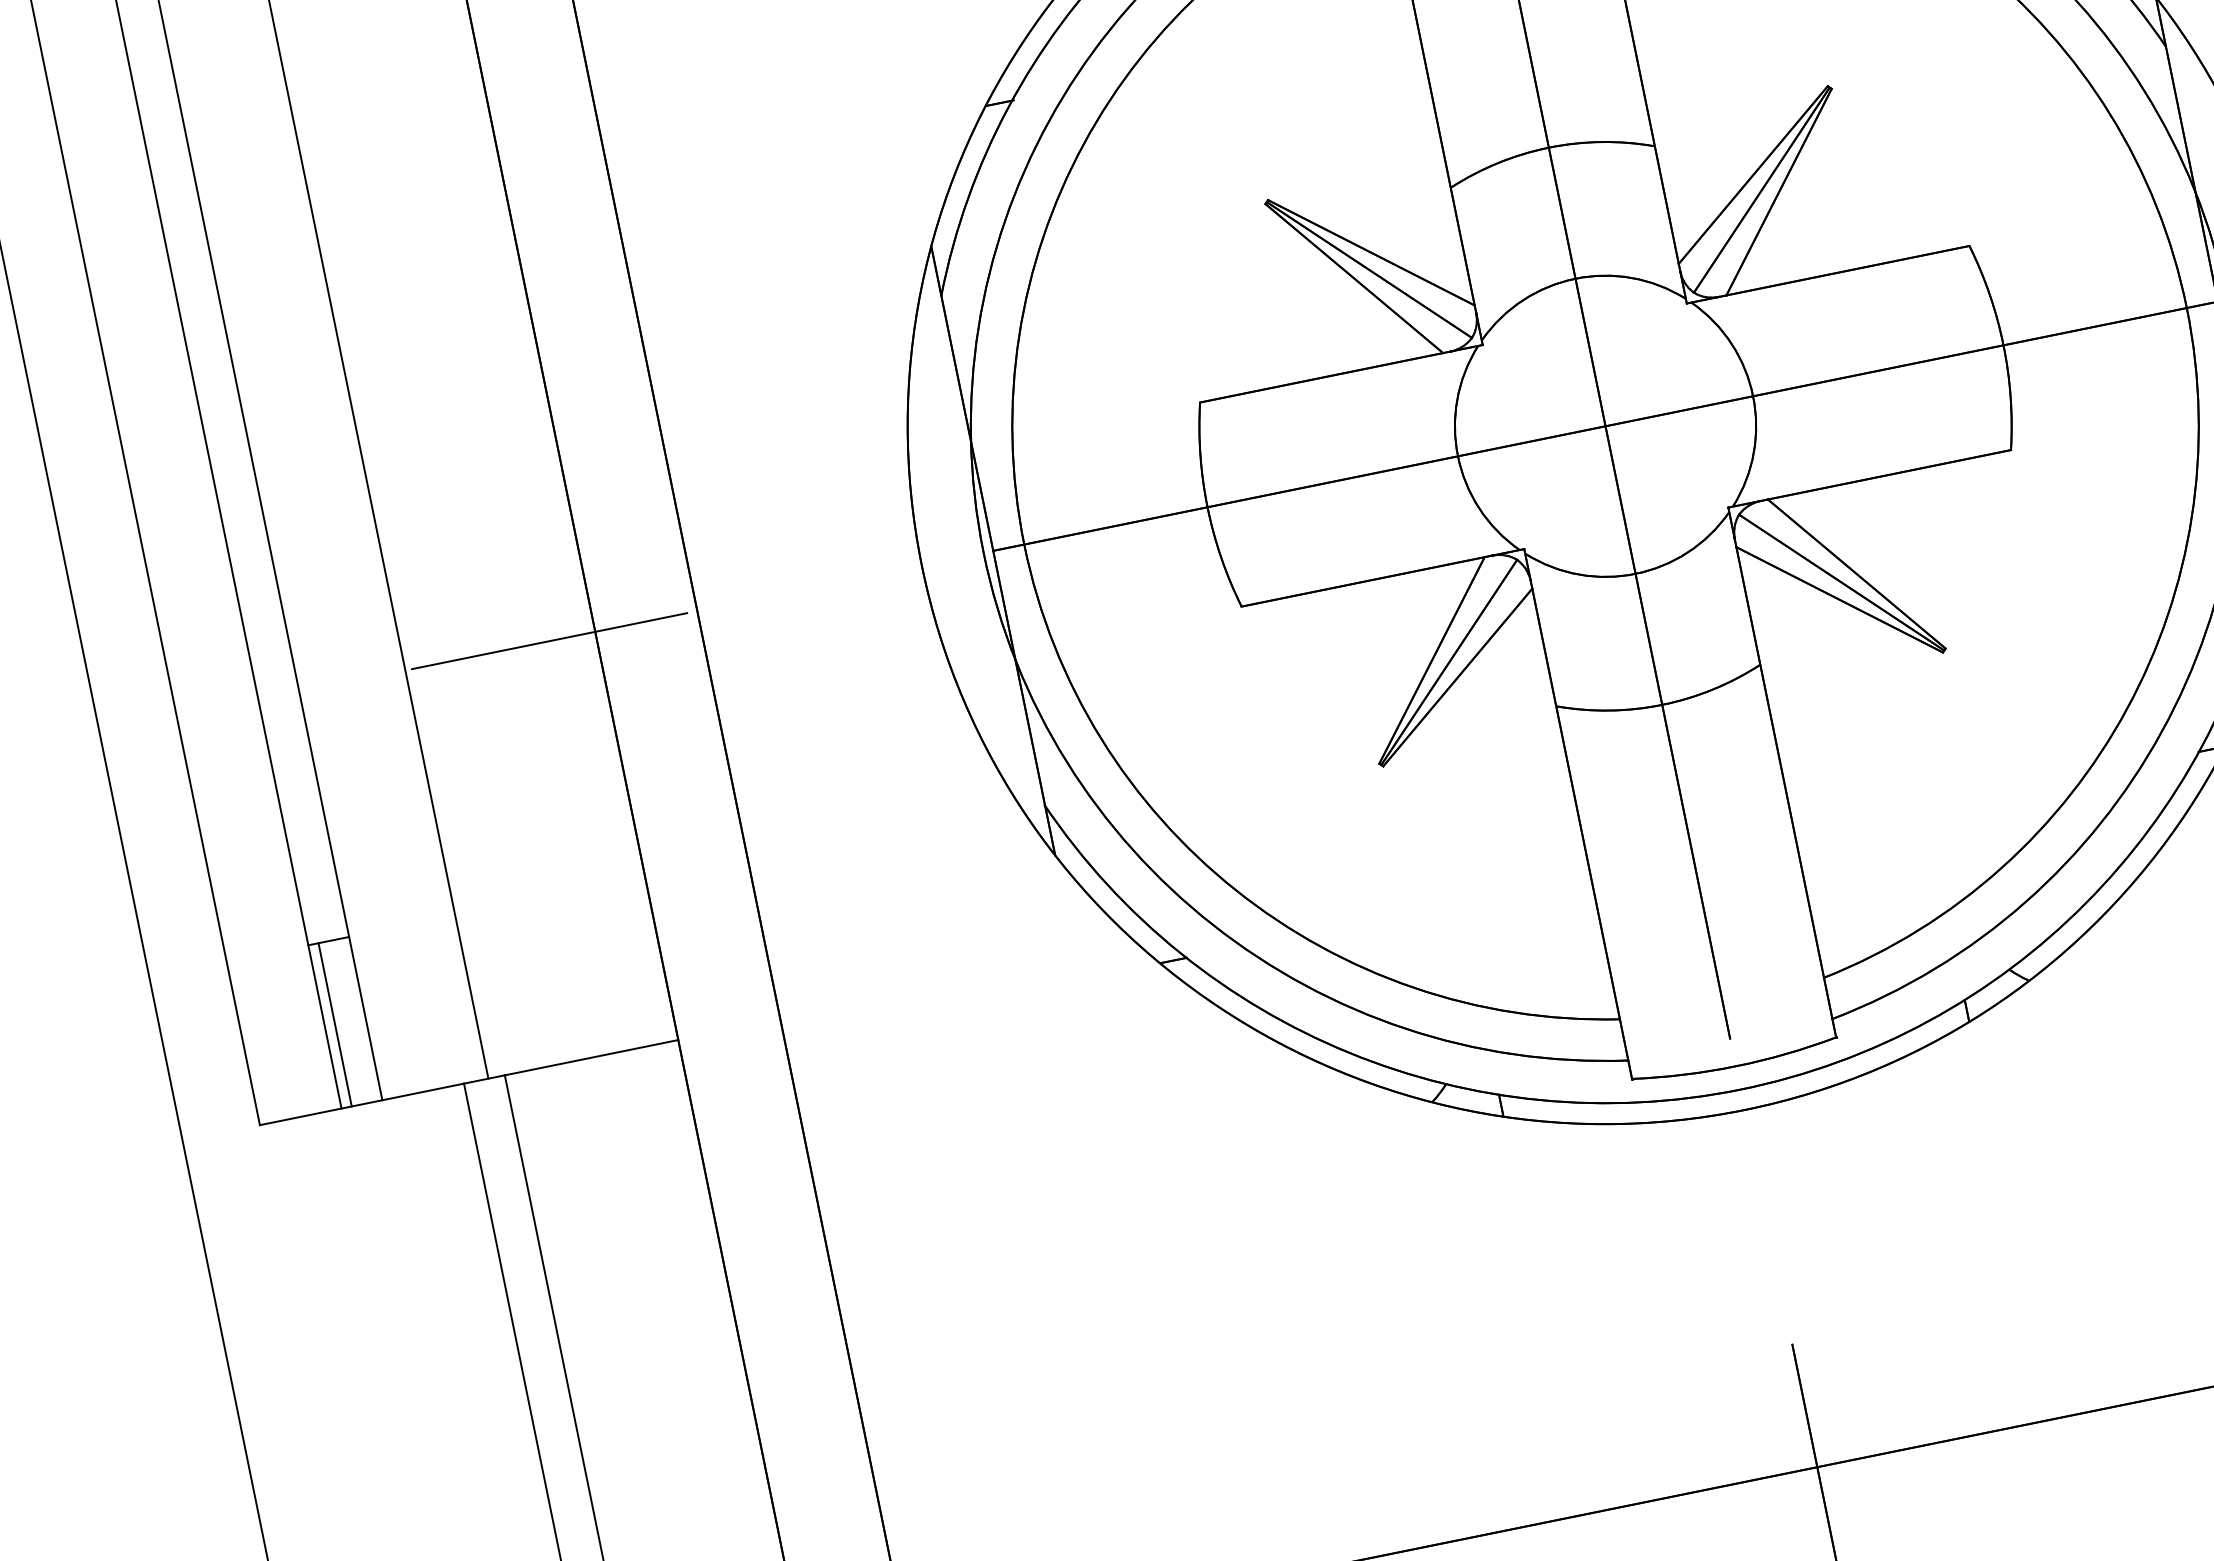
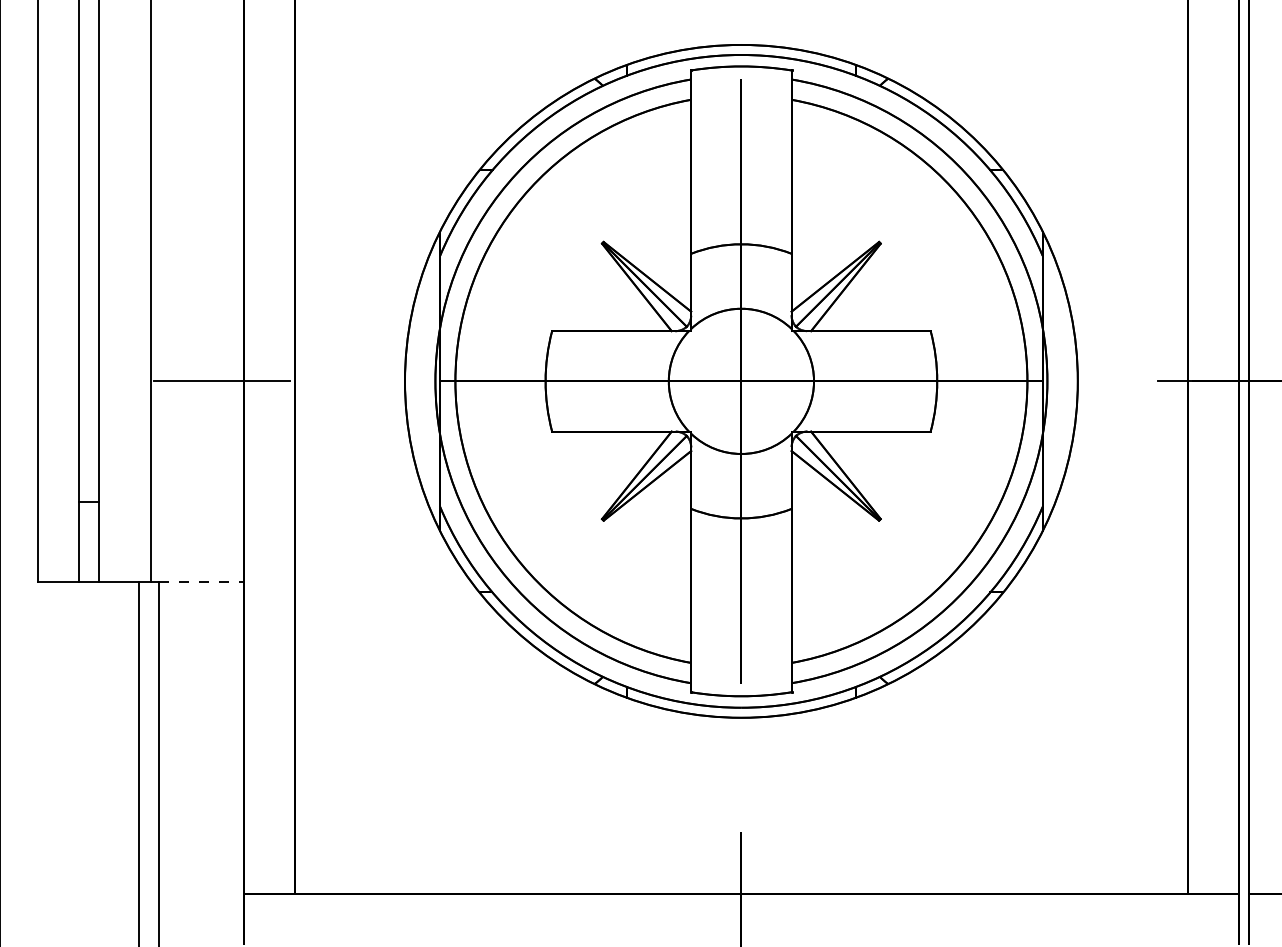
line: (334, 1023) -> (83, 541), removed
line: (591, 1058) -> (201, 582), solid -> dashed

